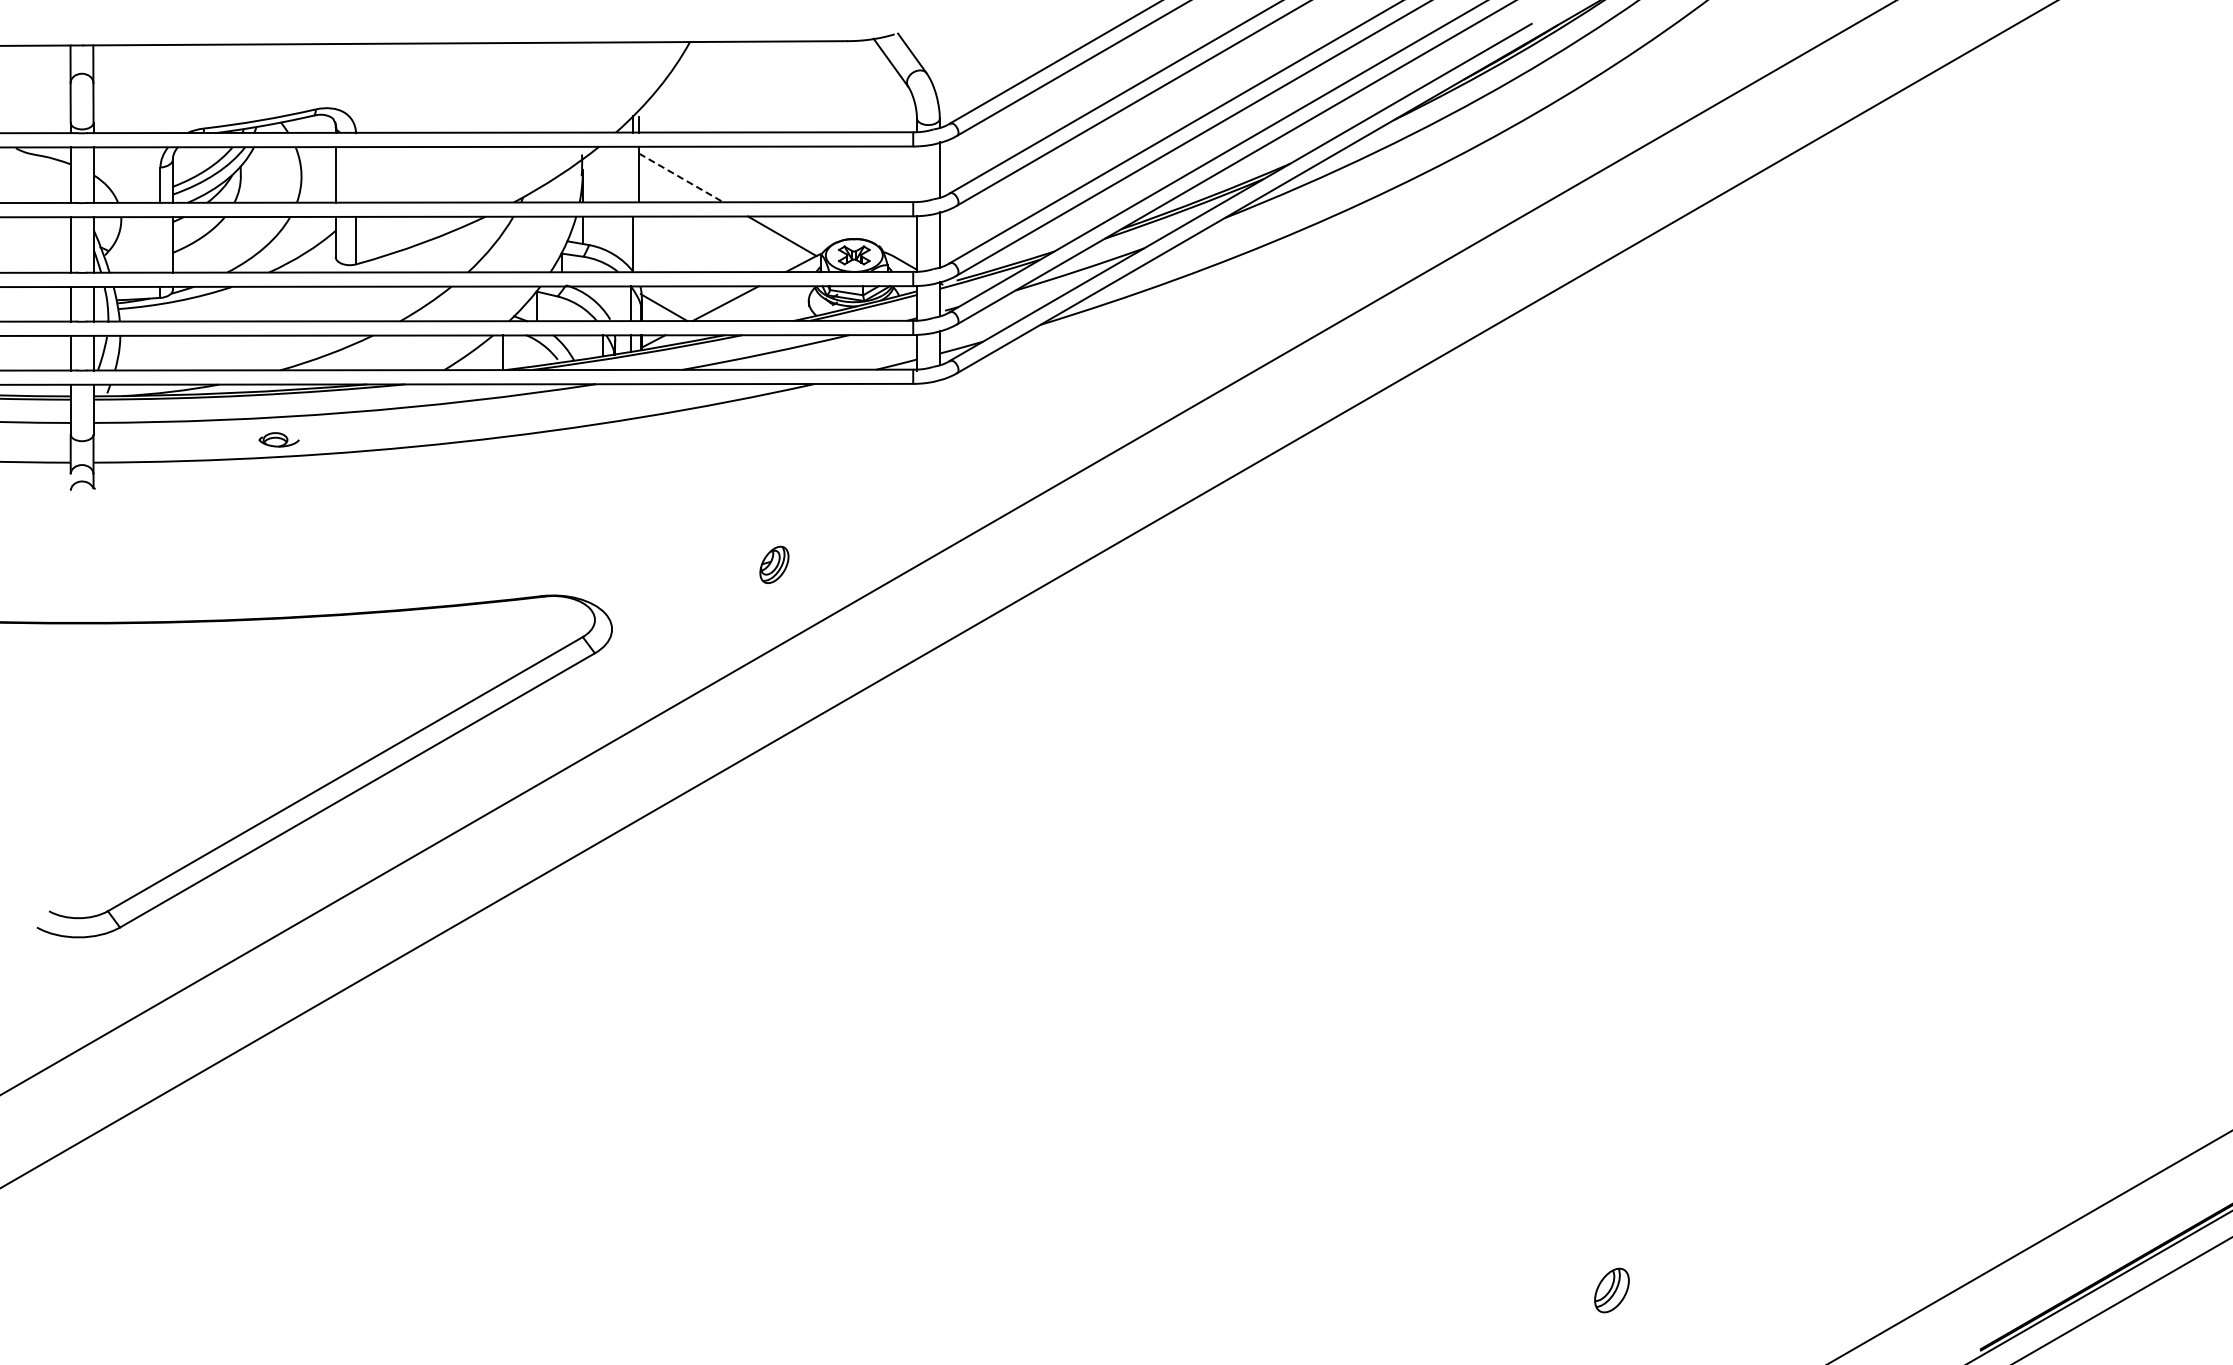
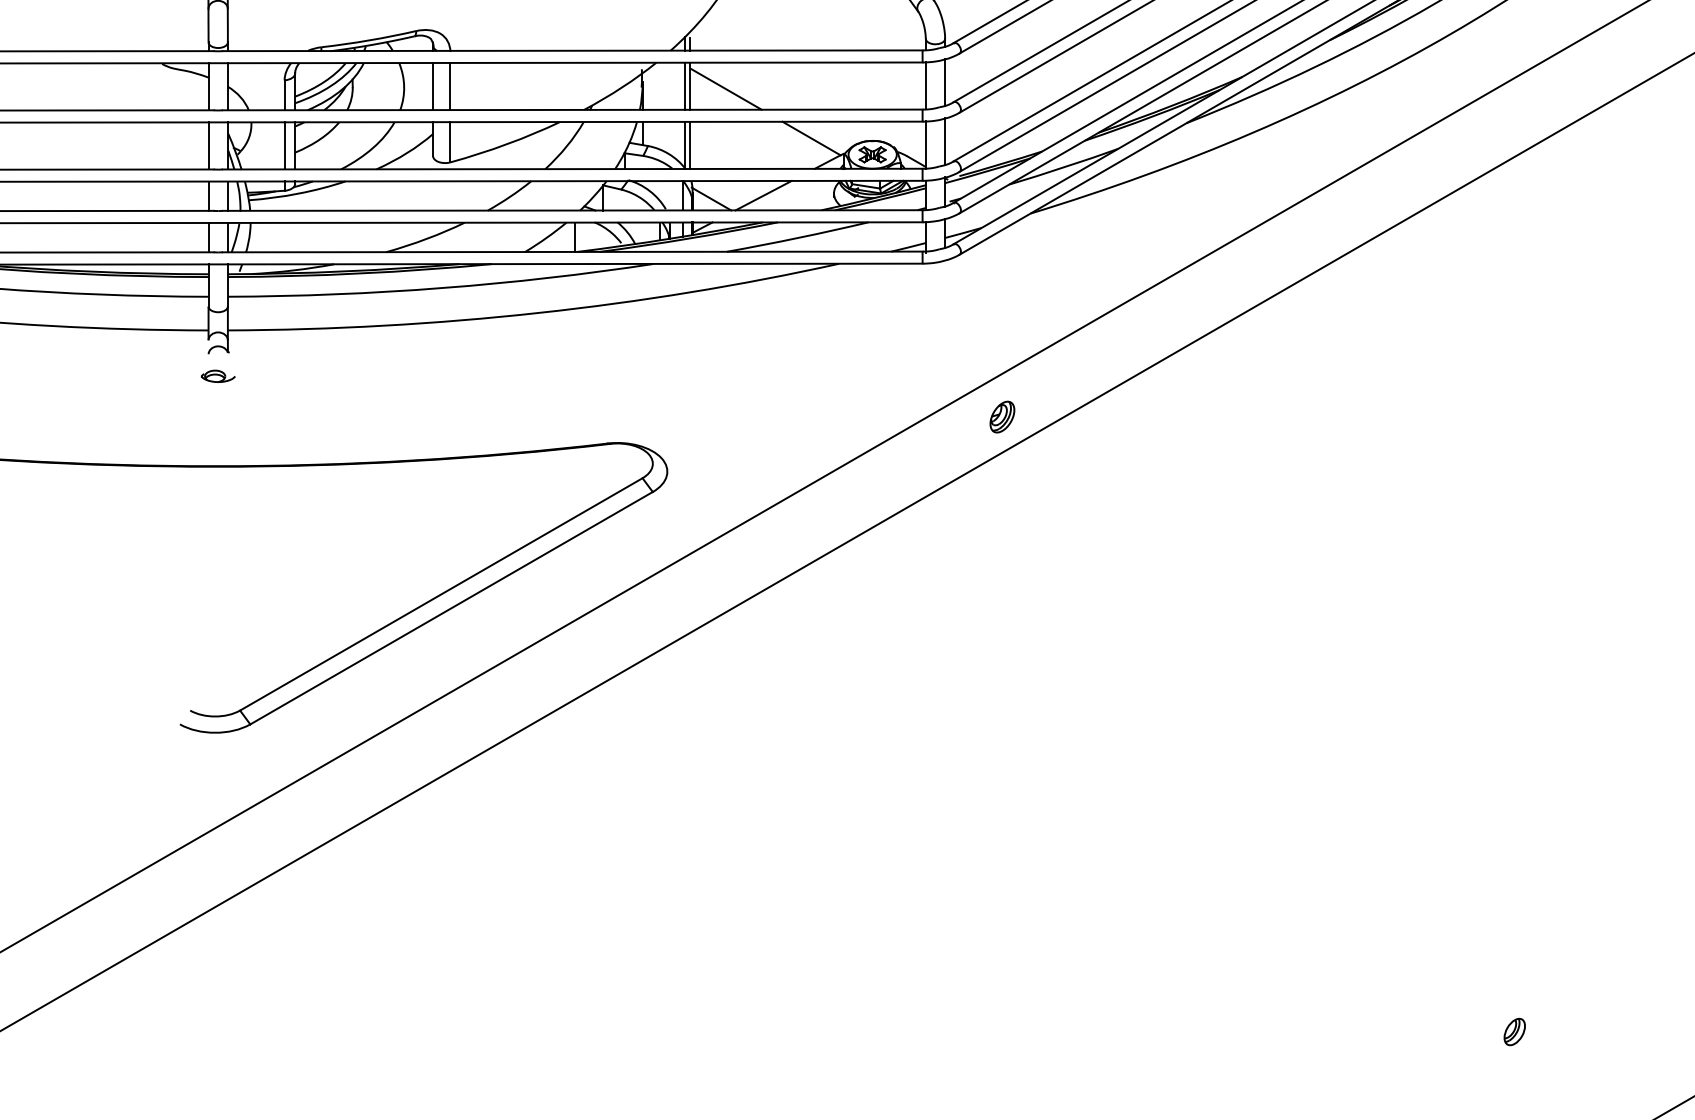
line: (917, 173) -> (926, 85), added
line: (356, 174) -> (450, 86), added
line: (633, 174) -> (685, 86), added
line: (681, 177) -> (726, 88), dashed -> solid
line: (160, 244) -> (284, 145), added
line: (639, 244) -> (690, 145), added
part: (278, 439) -> (217, 376), moved
part: (774, 564) -> (1002, 416), moved
part: (1611, 1290) -> (1514, 1032), size x0.71

